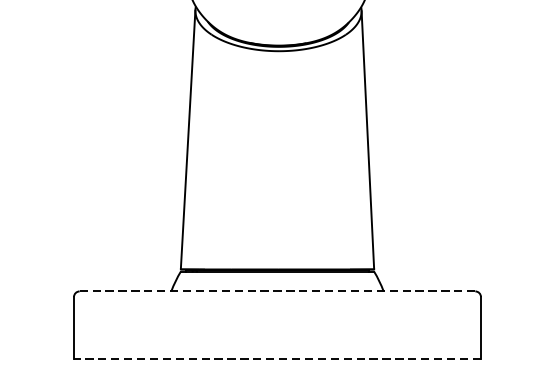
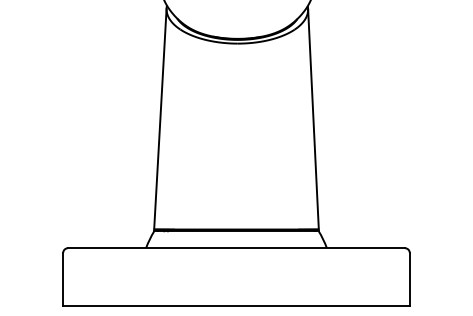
line: (276, 291) -> (235, 248), dashed -> solid
line: (277, 358) -> (236, 305), dashed -> solid

